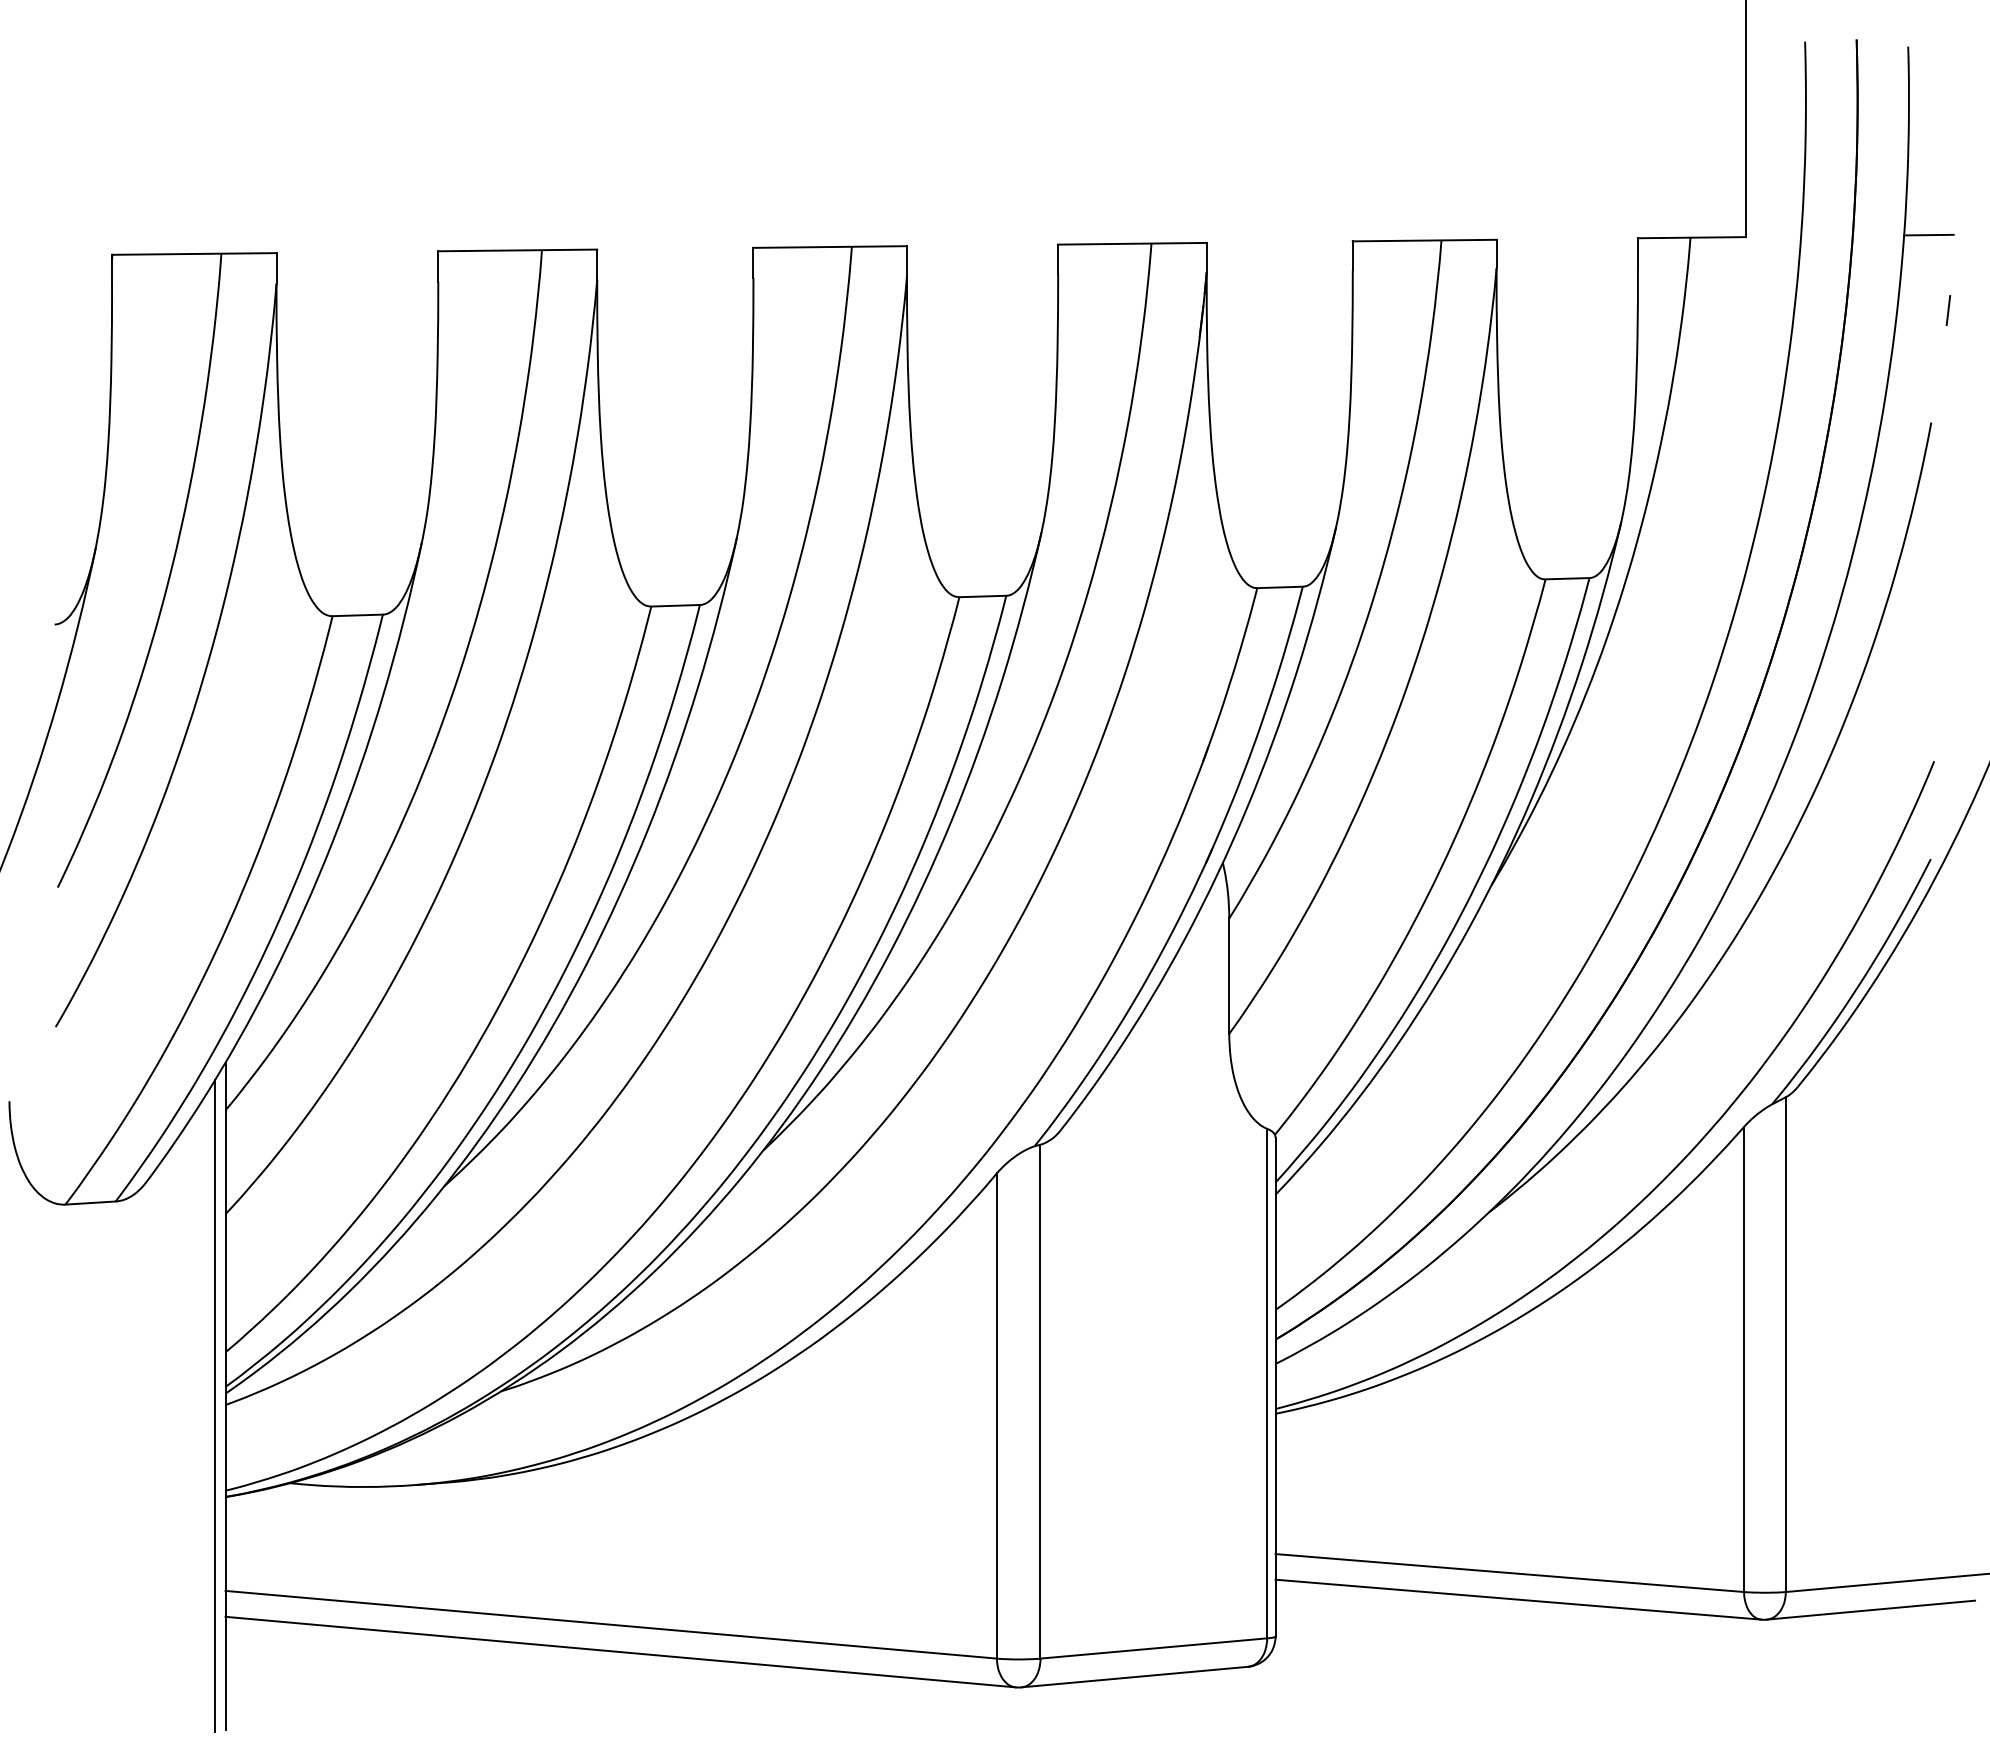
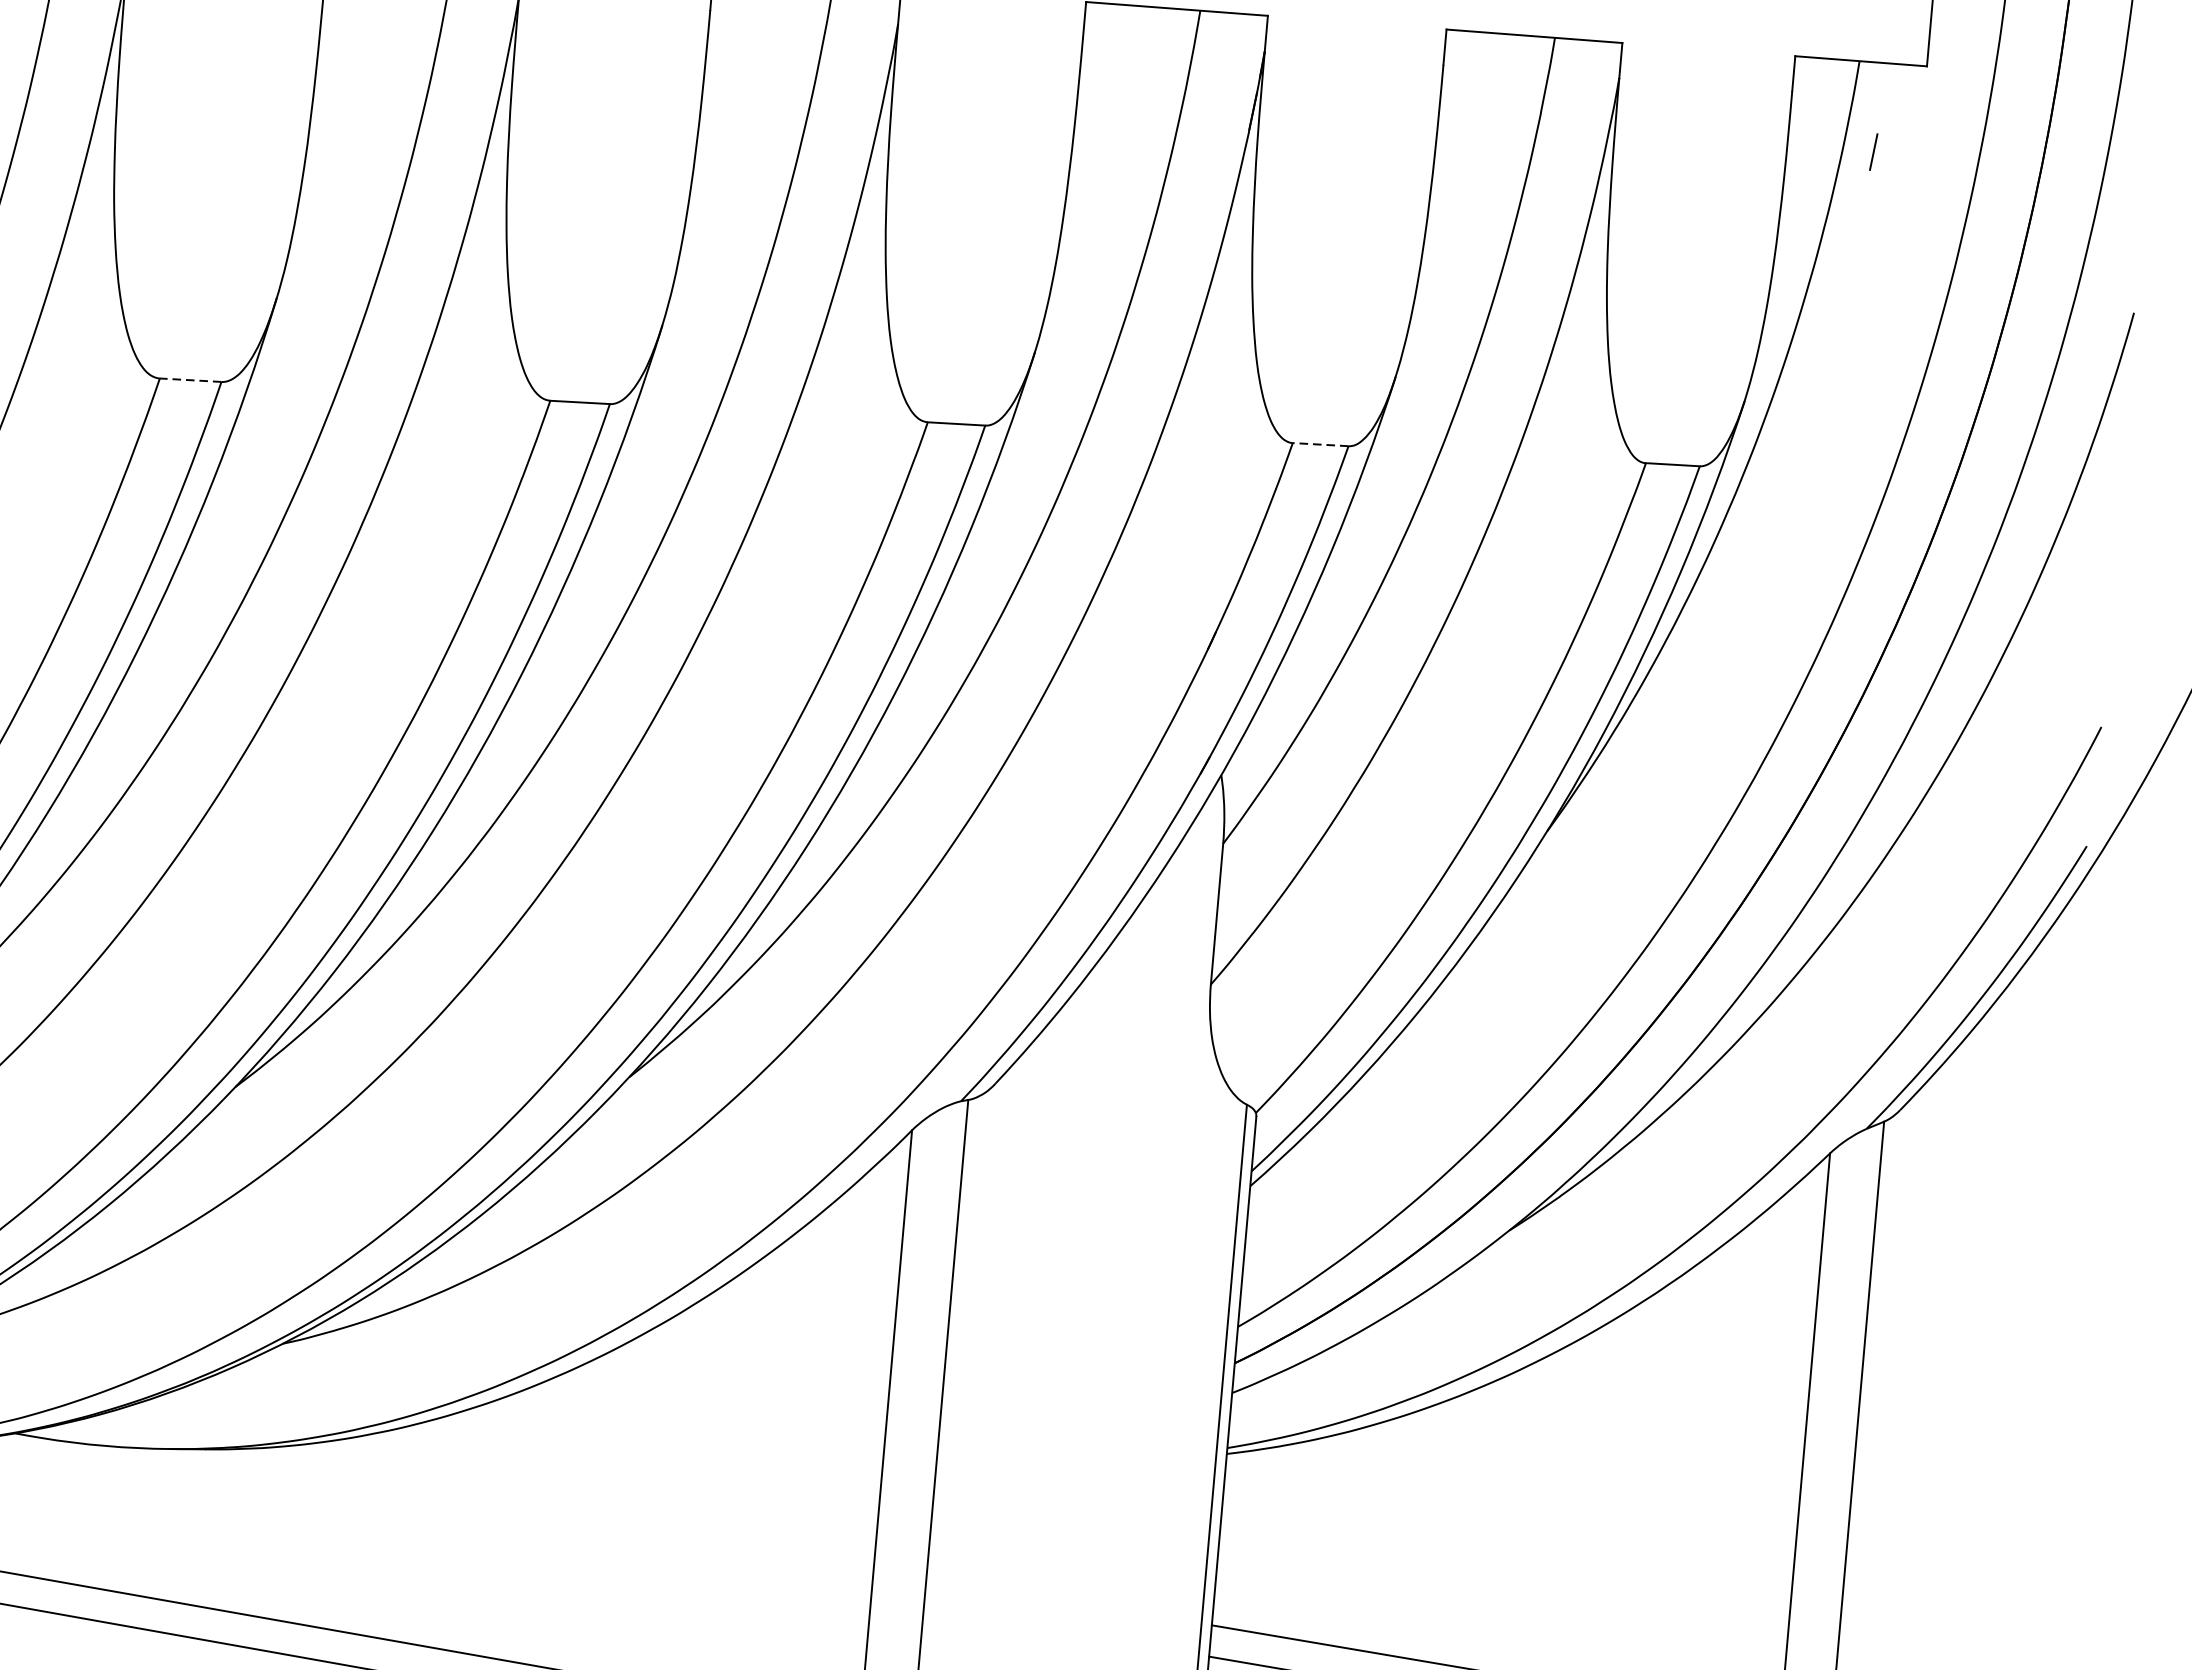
line: (1928, 234) -> (2150, 82), removed
line: (1948, 310) -> (1873, 152), moved
line: (1280, 587) -> (1321, 444), solid -> dashed
line: (357, 615) -> (190, 380), solid -> dashed

